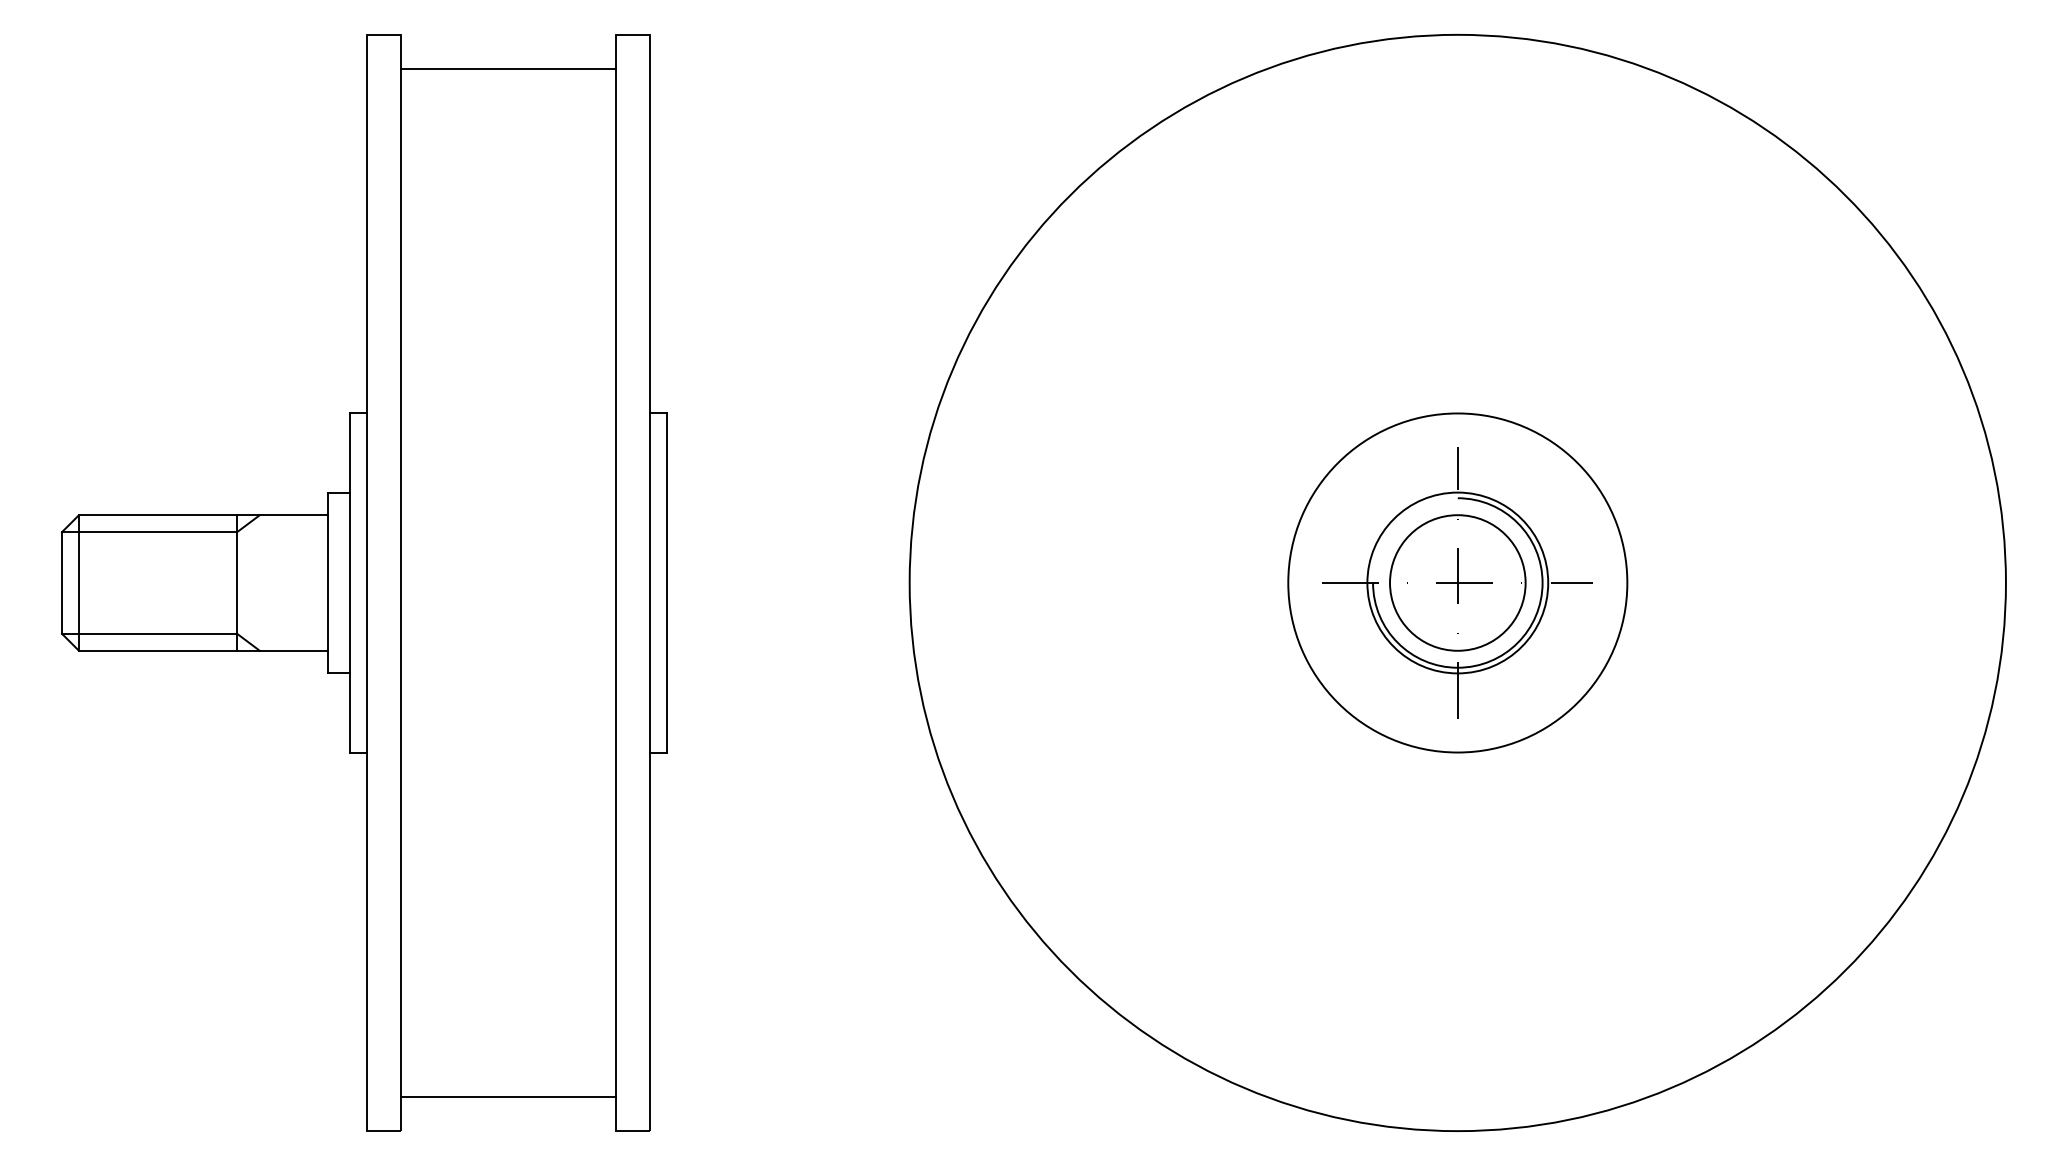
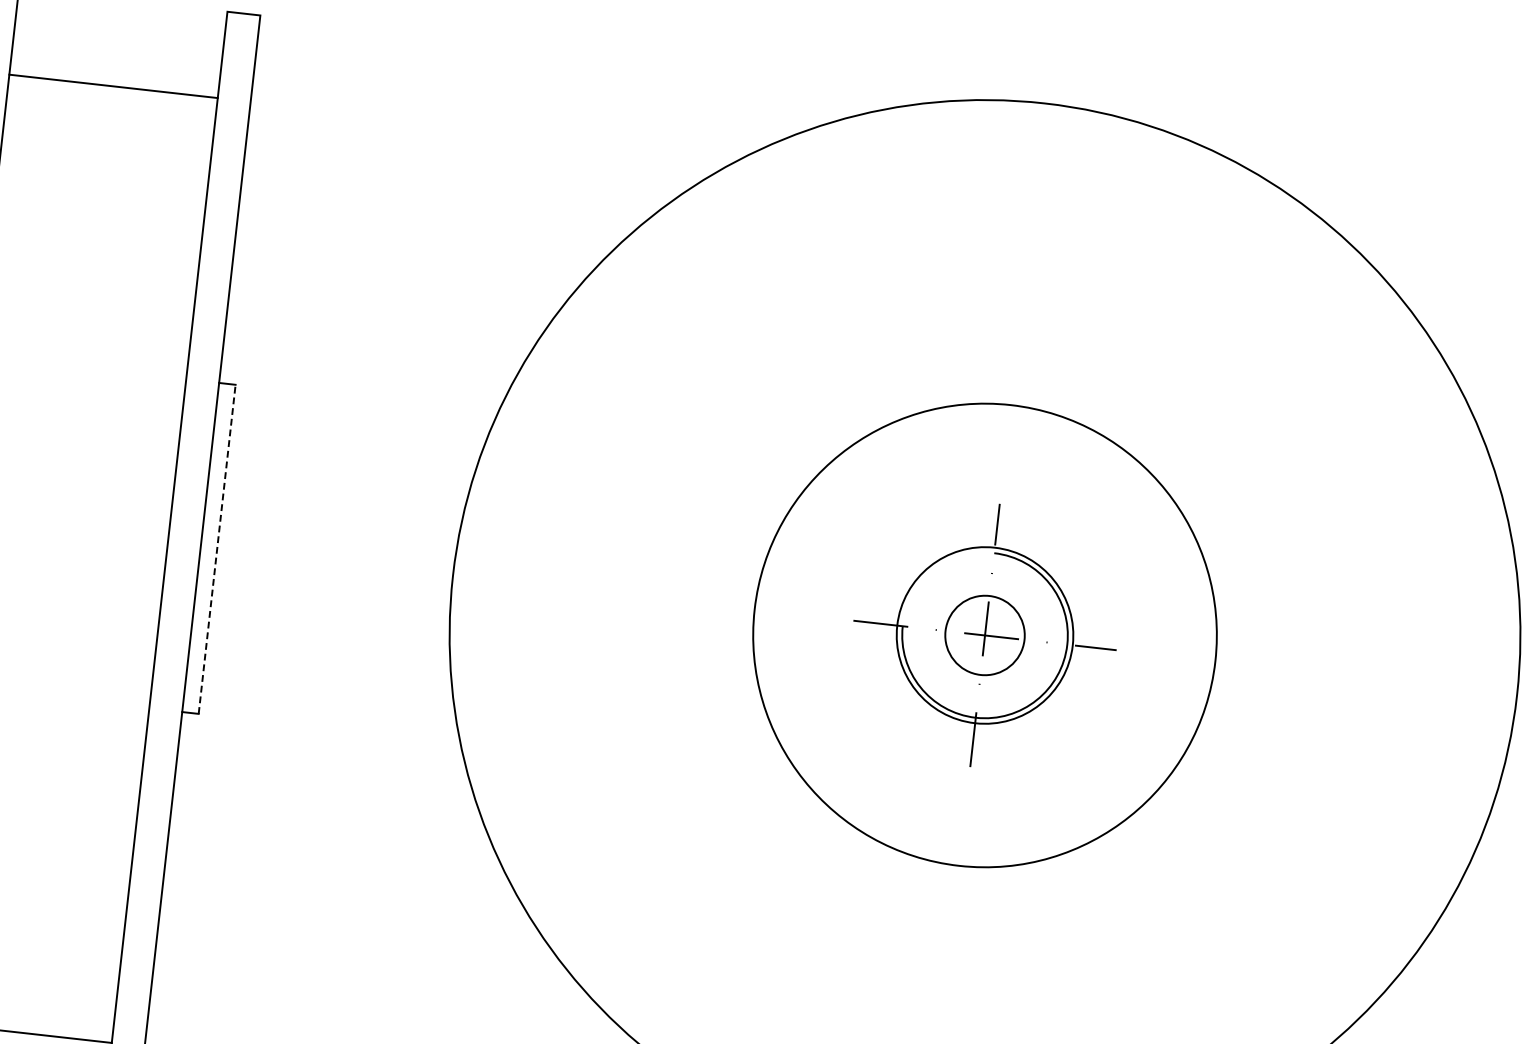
line: (508, 68) -> (113, 86), moved
circle: (1457, 582) -> (984, 634), size x0.6
circle: (1457, 582) -> (984, 634), size x1.4
line: (666, 583) -> (216, 549), solid -> dashed

